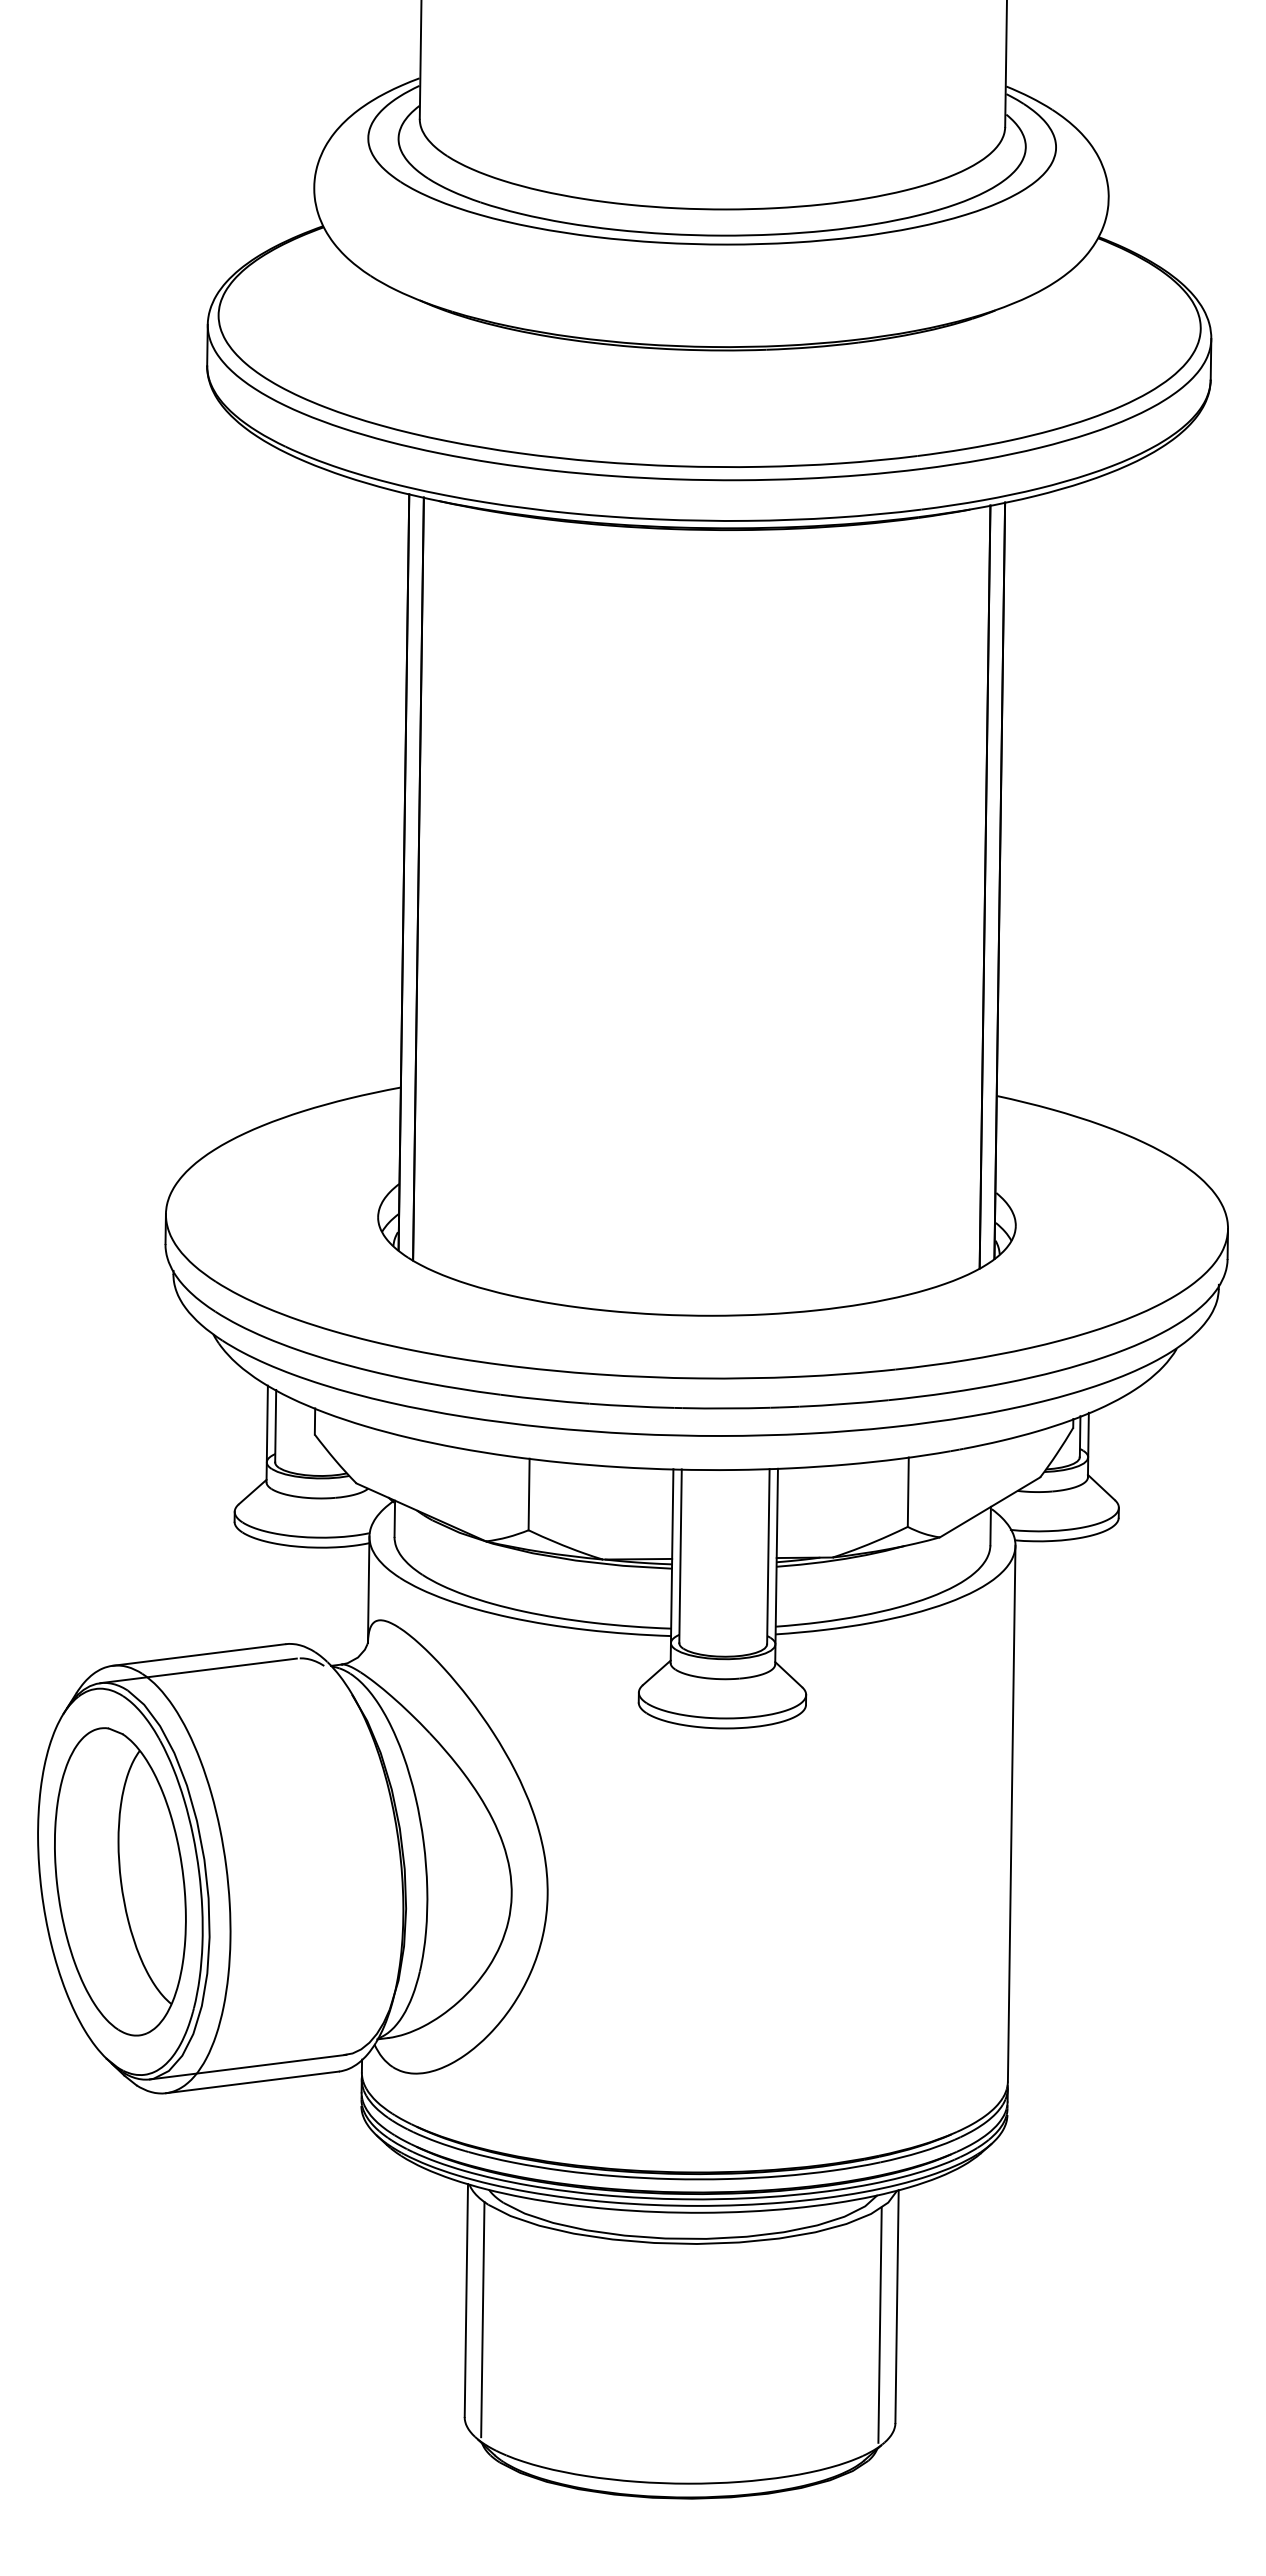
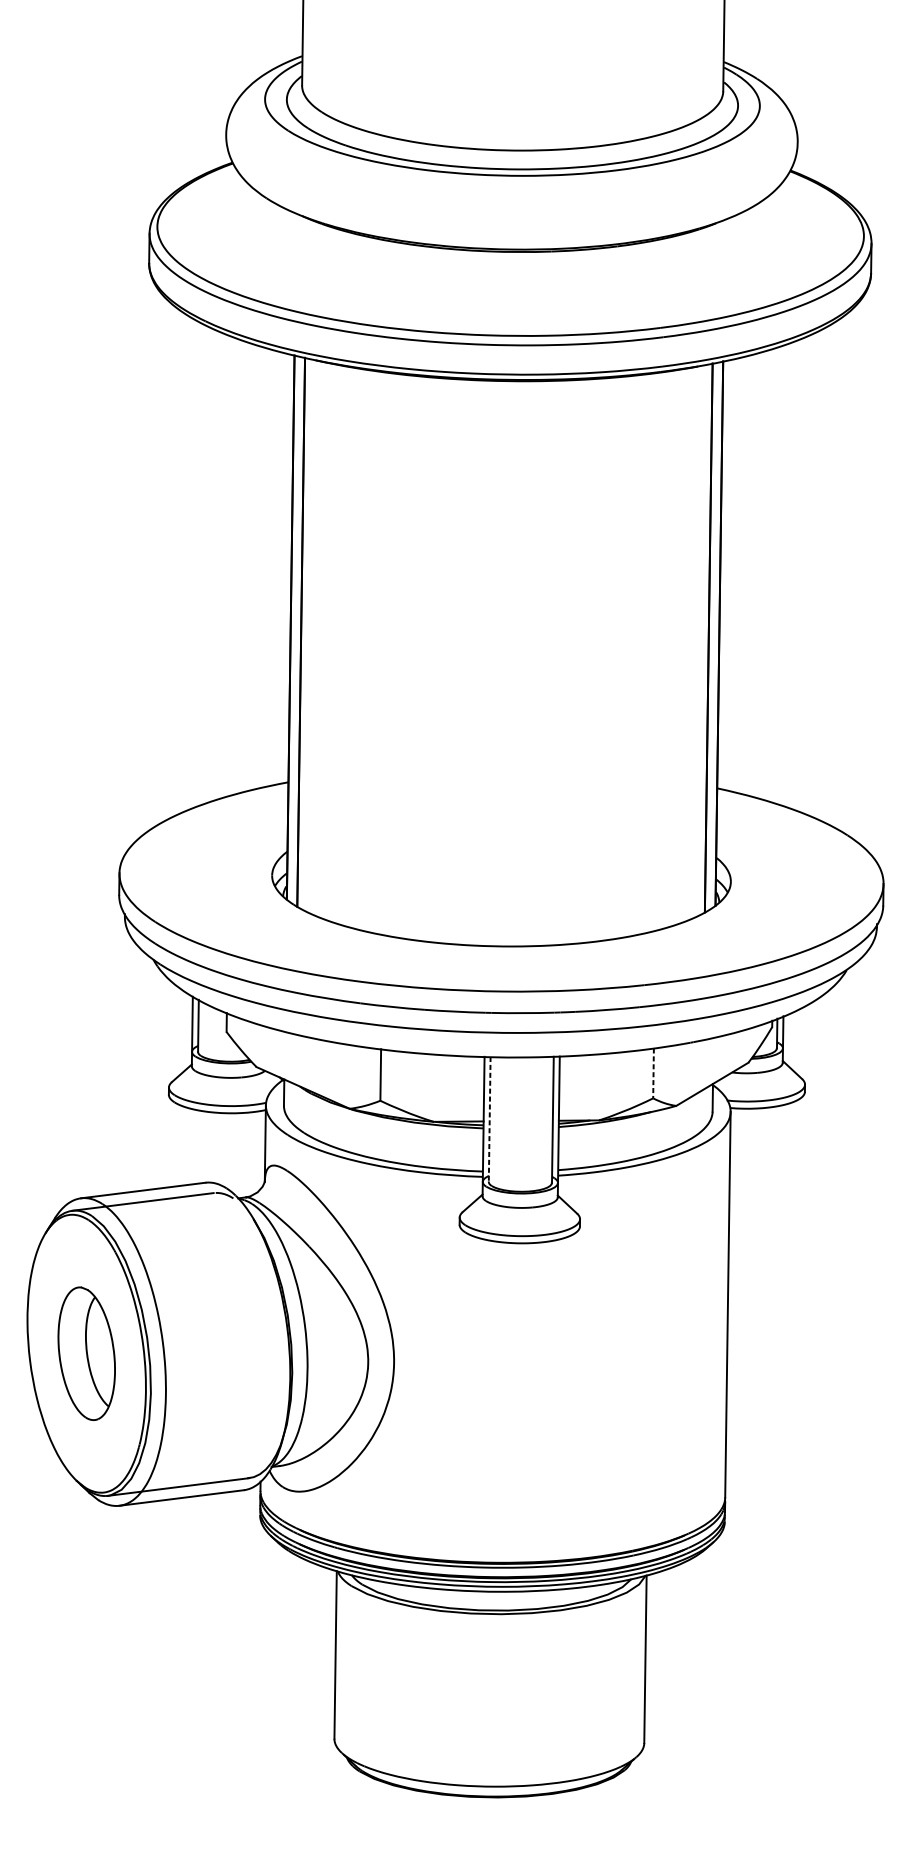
line: (908, 1492) -> (653, 1073), solid -> dashed
line: (680, 1556) -> (489, 1119), solid -> dashed
part: (120, 1881) -> (86, 1353), size x0.6
line: (482, 2319) -> (347, 1668), removed
line: (879, 2324) -> (632, 1672), removed

